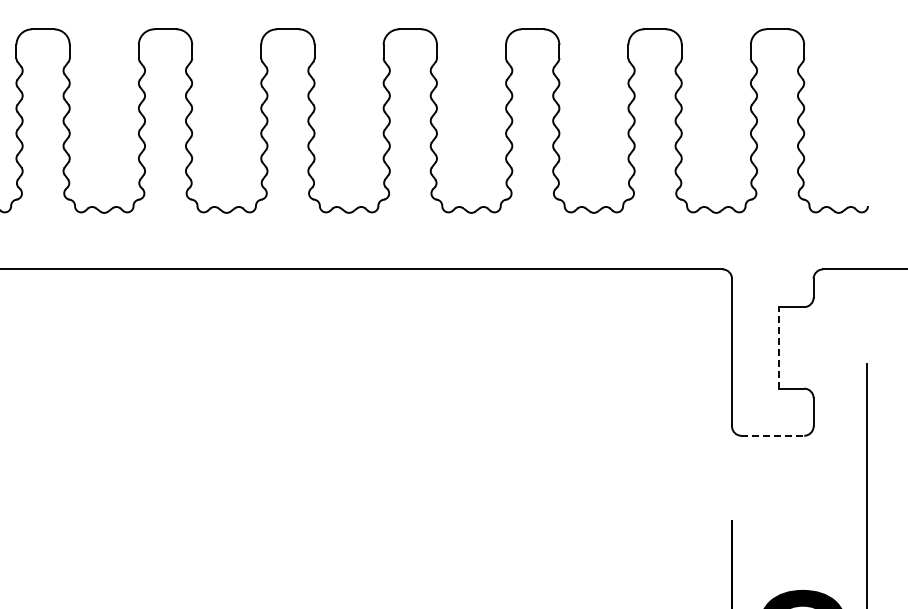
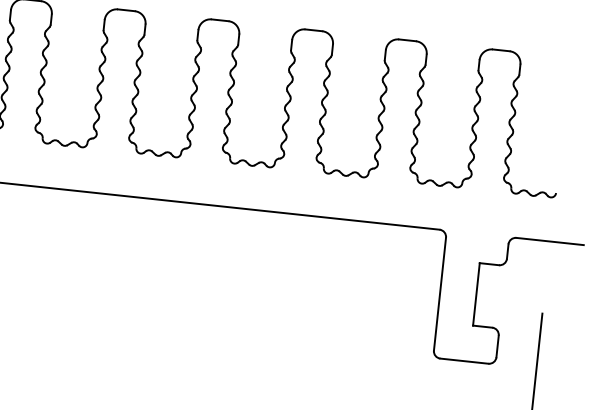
line: (779, 347) -> (476, 294), dashed -> solid
line: (773, 435) -> (464, 361), dashed -> solid

